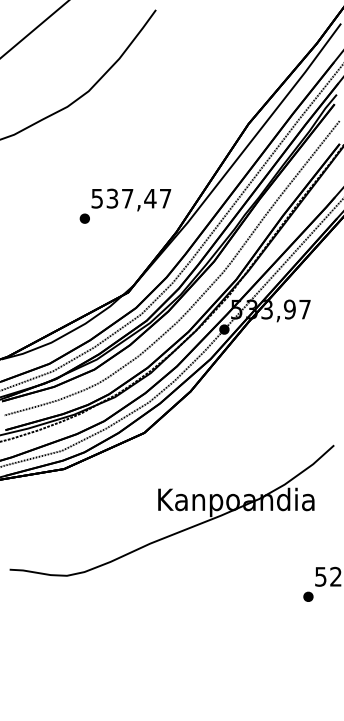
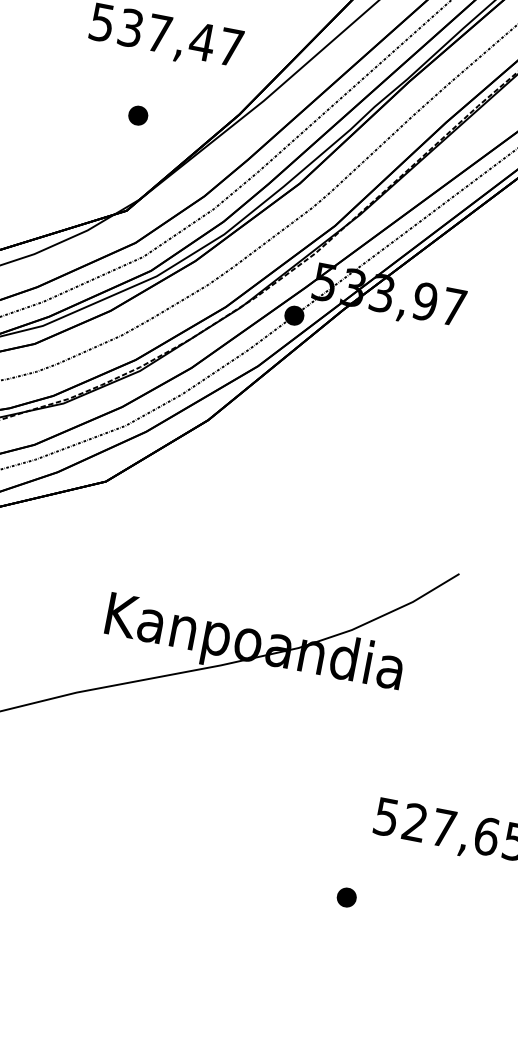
part: (84, 218) -> (137, 115), moved
part: (308, 596) -> (347, 896), moved

